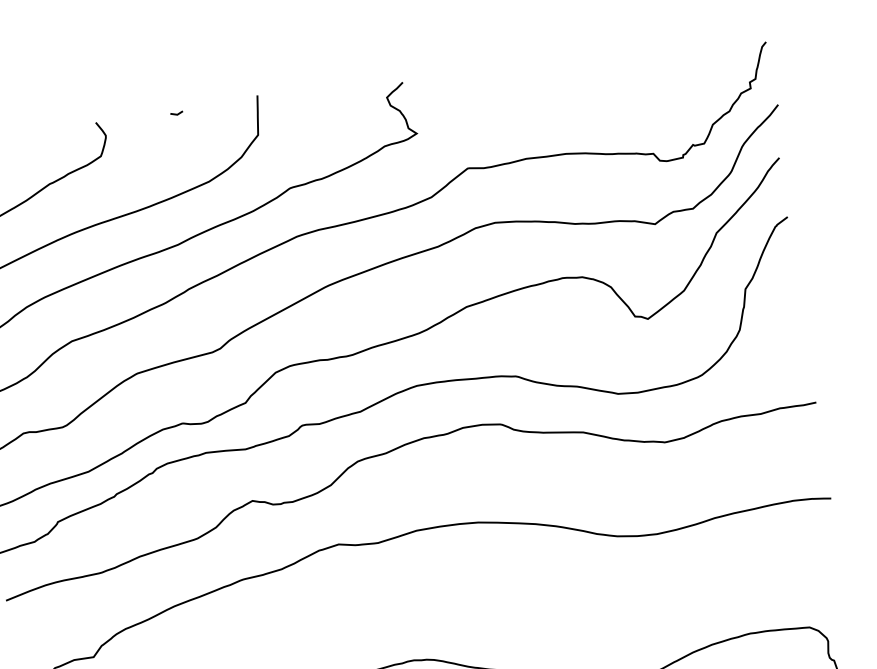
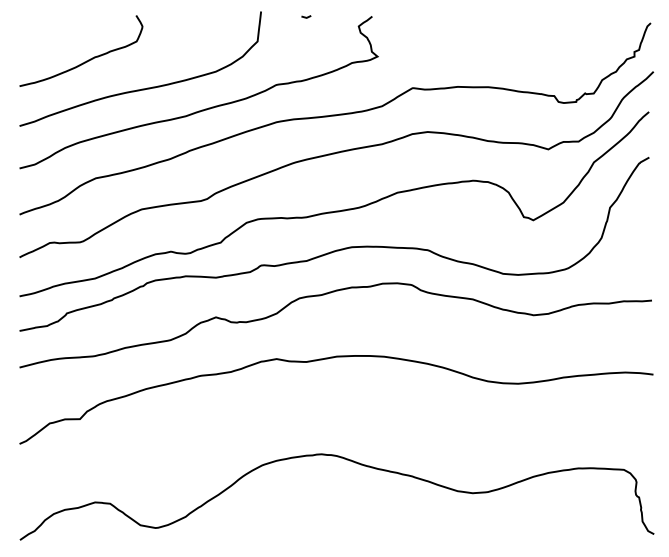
line: (176, 112) -> (306, 16), moved

